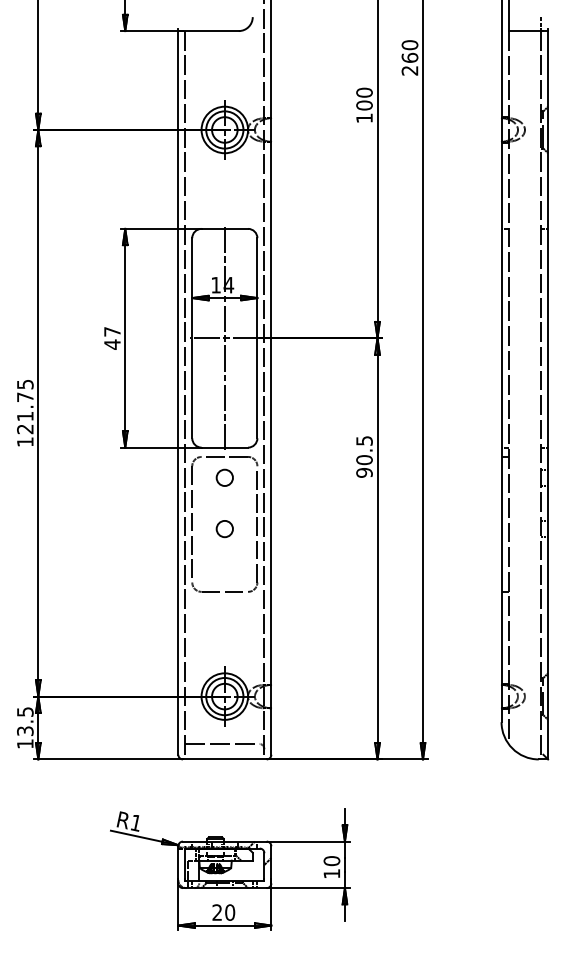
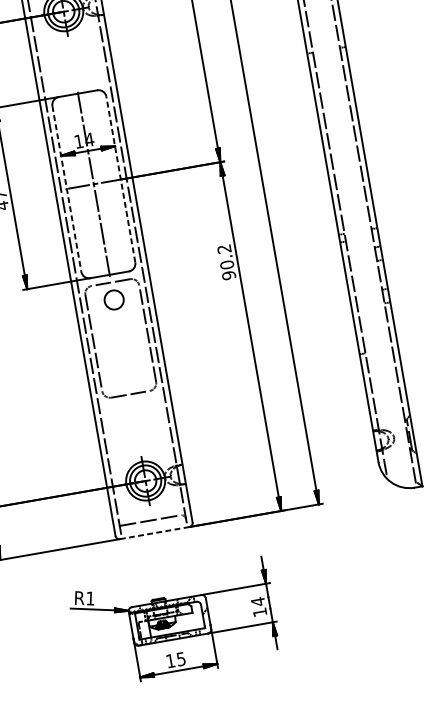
line: (257, 337) -> (120, 178), solid -> dashed
line: (192, 338) -> (67, 189), solid -> dashed
text: (364, 440) -> (224, 248), 90.5 -> 90.2
circle: (224, 477) -> (113, 299), size x1.4
circle: (224, 529) -> (121, 342), removed
line: (224, 759) -> (154, 533), solid -> dashed
text: (331, 860) -> (257, 601), 10 -> 14
text: (223, 912) -> (175, 660), 20 -> 15

